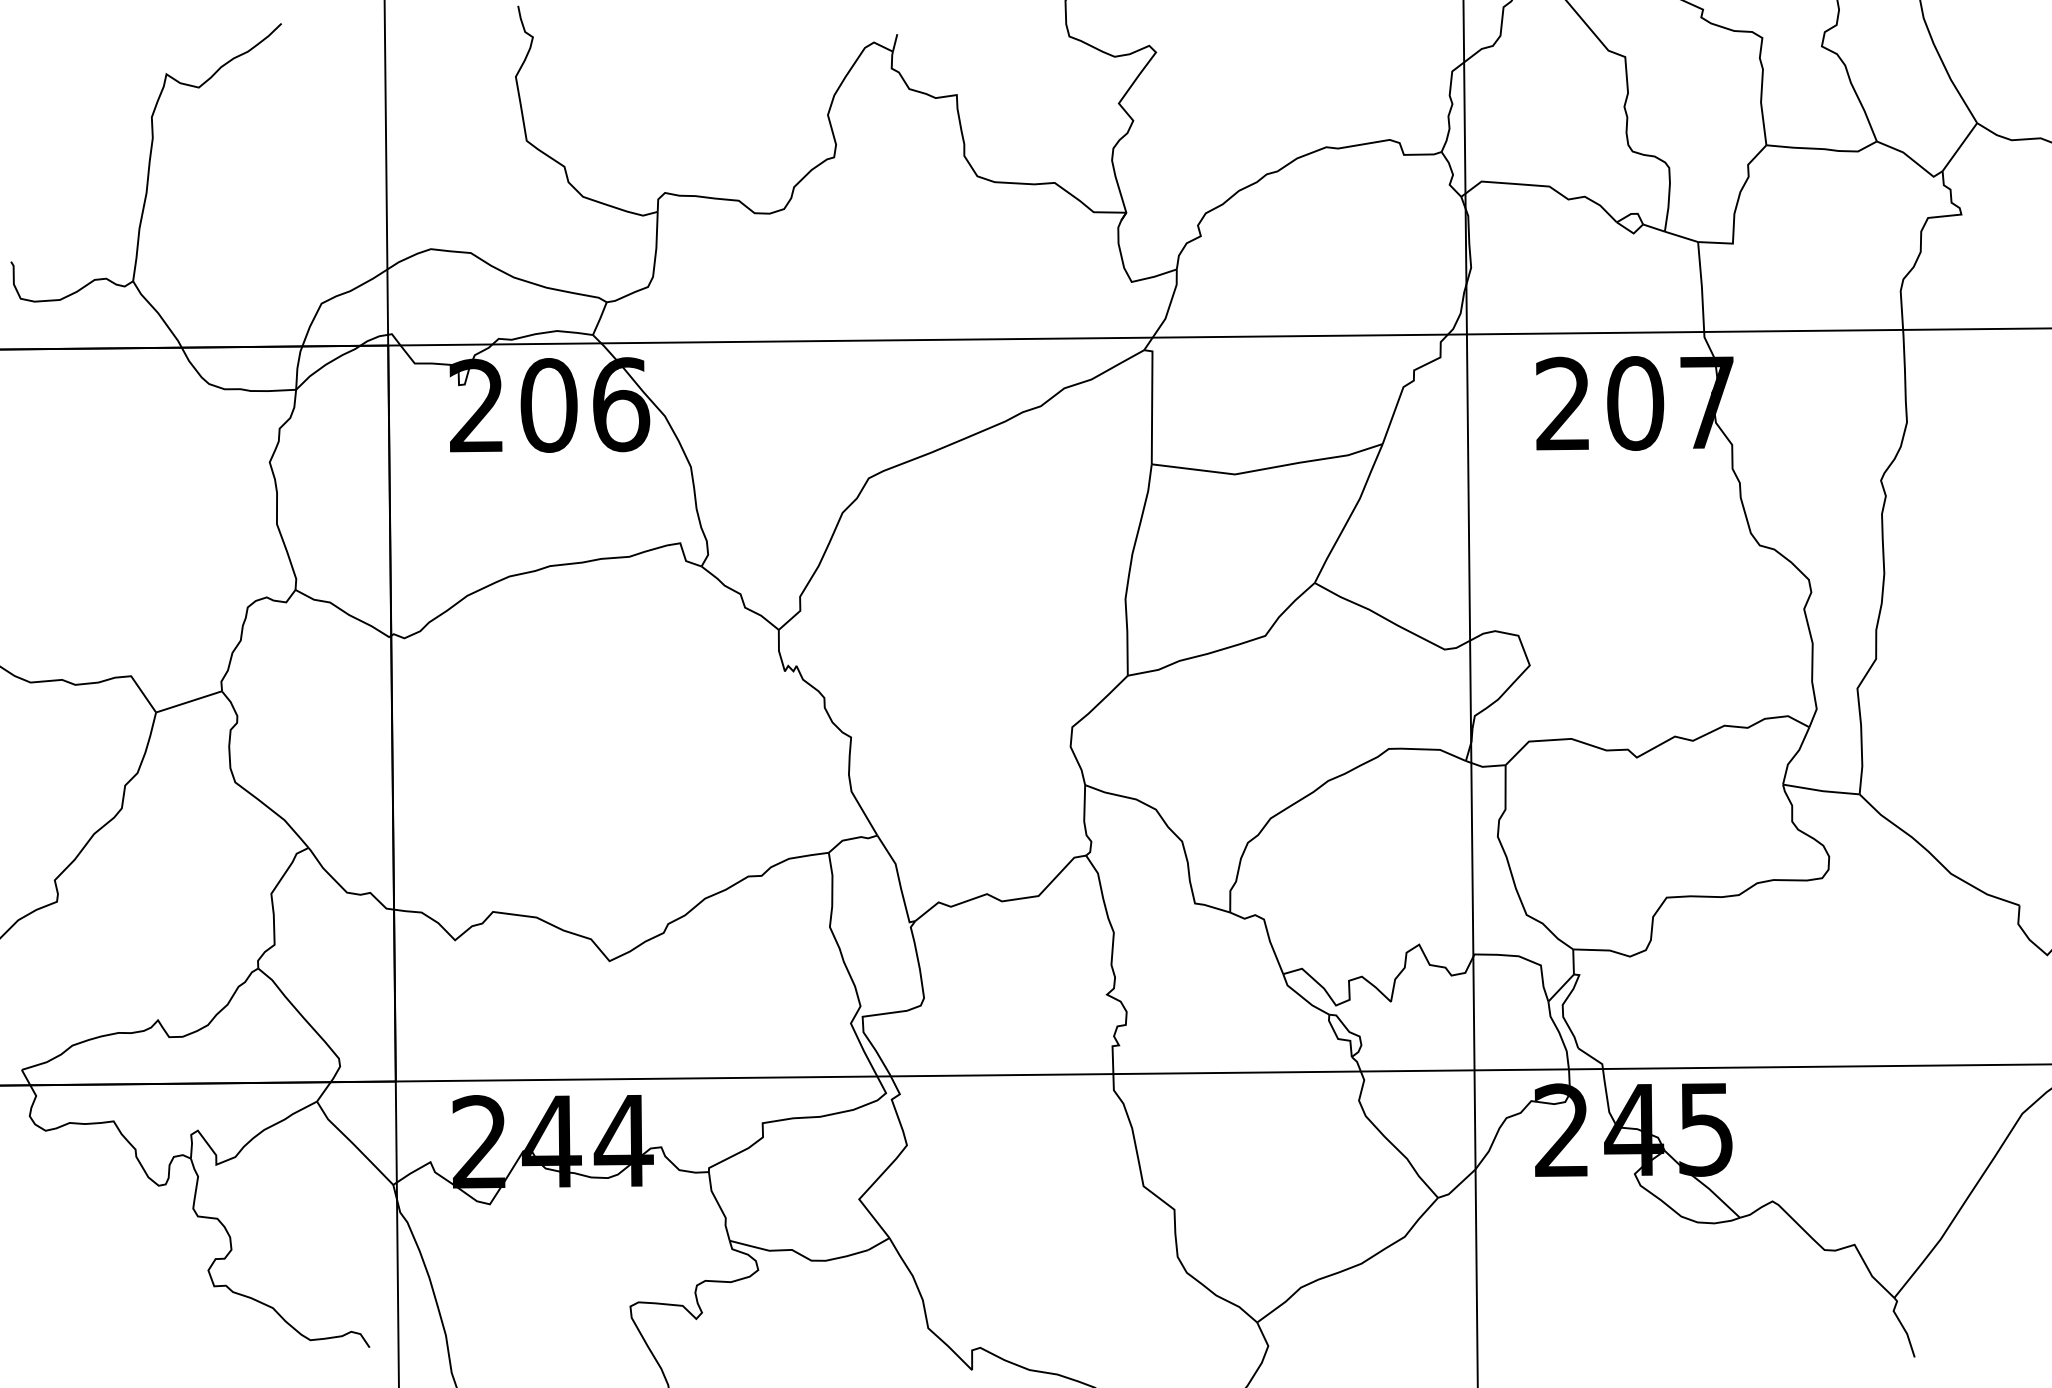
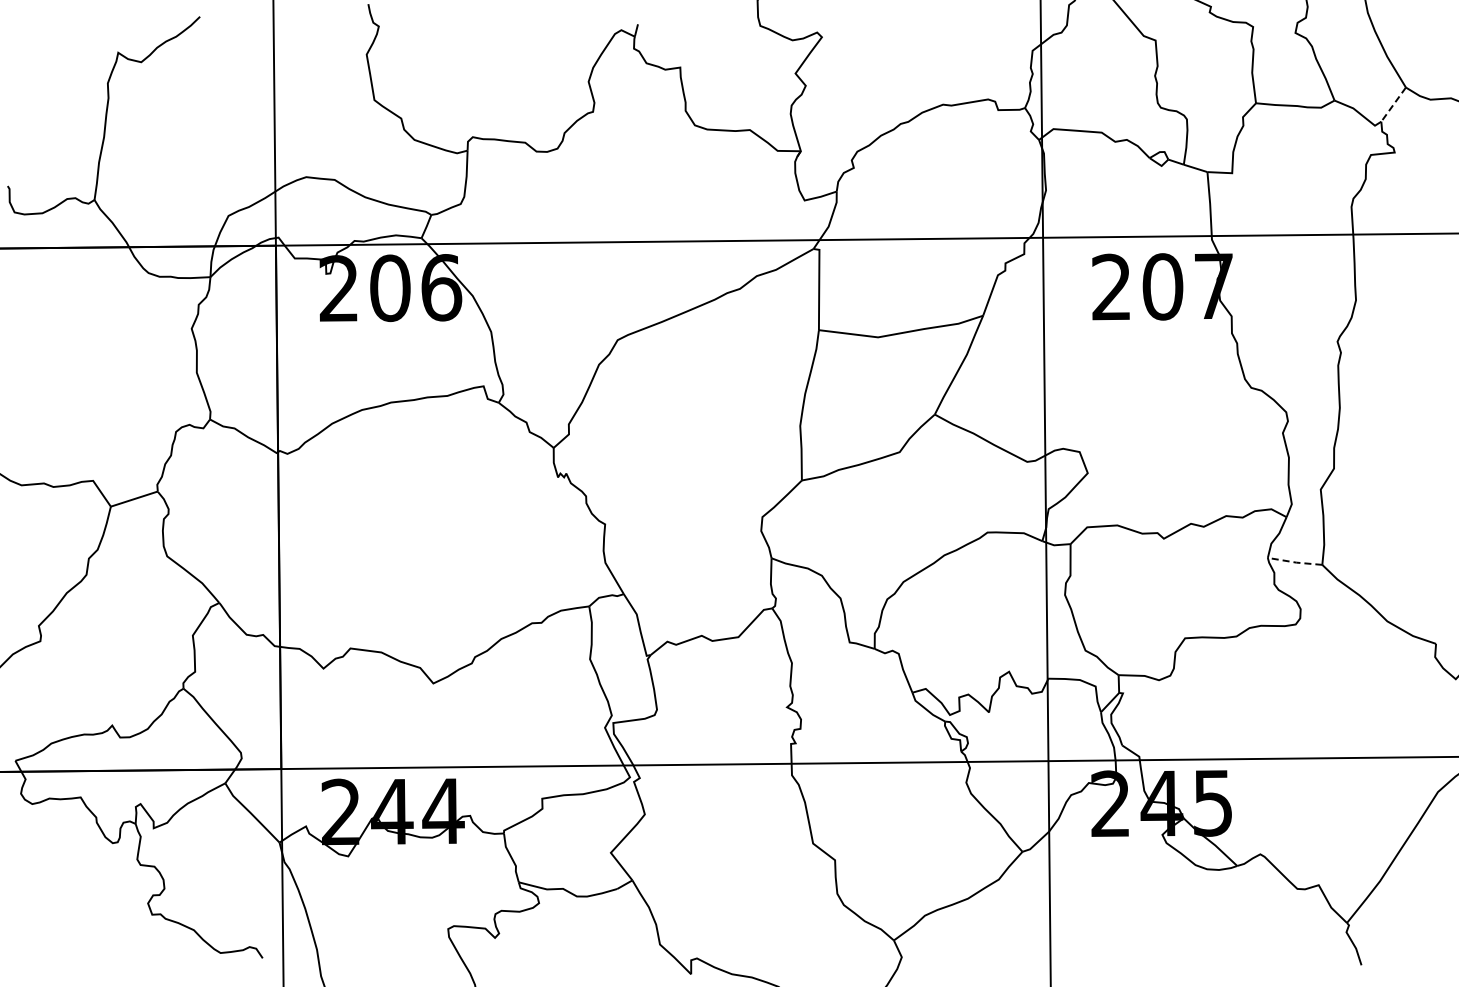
line: (1959, 148) -> (1393, 105), solid -> dashed
line: (1821, 791) -> (1295, 562), solid -> dashed

